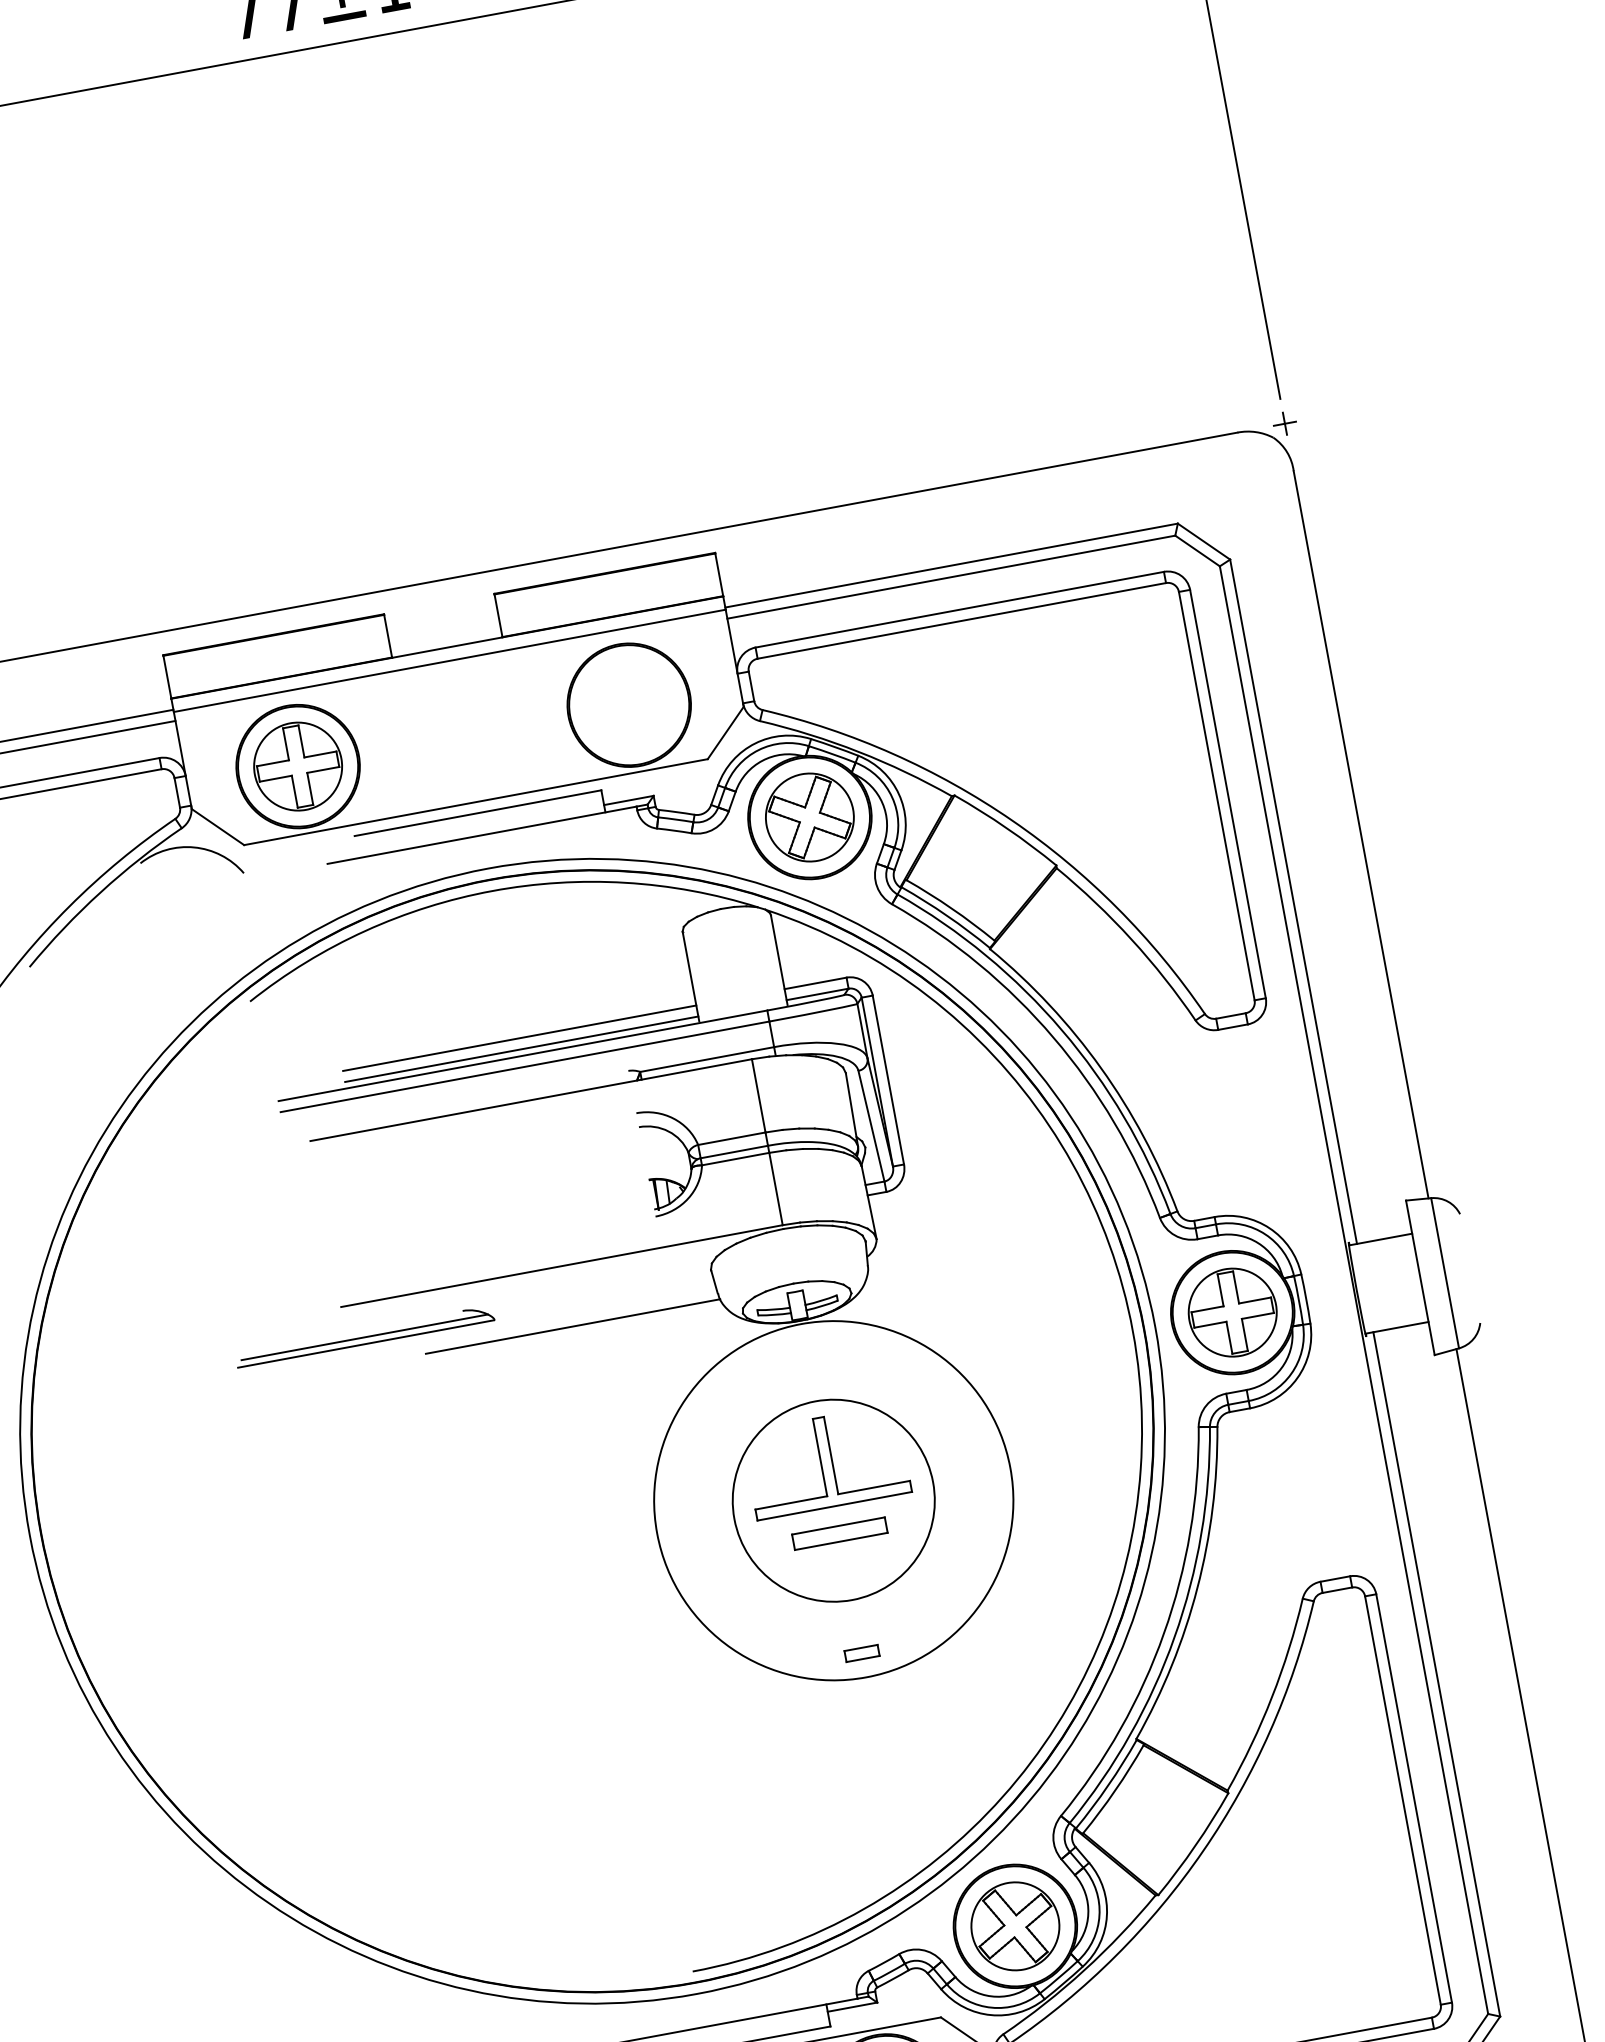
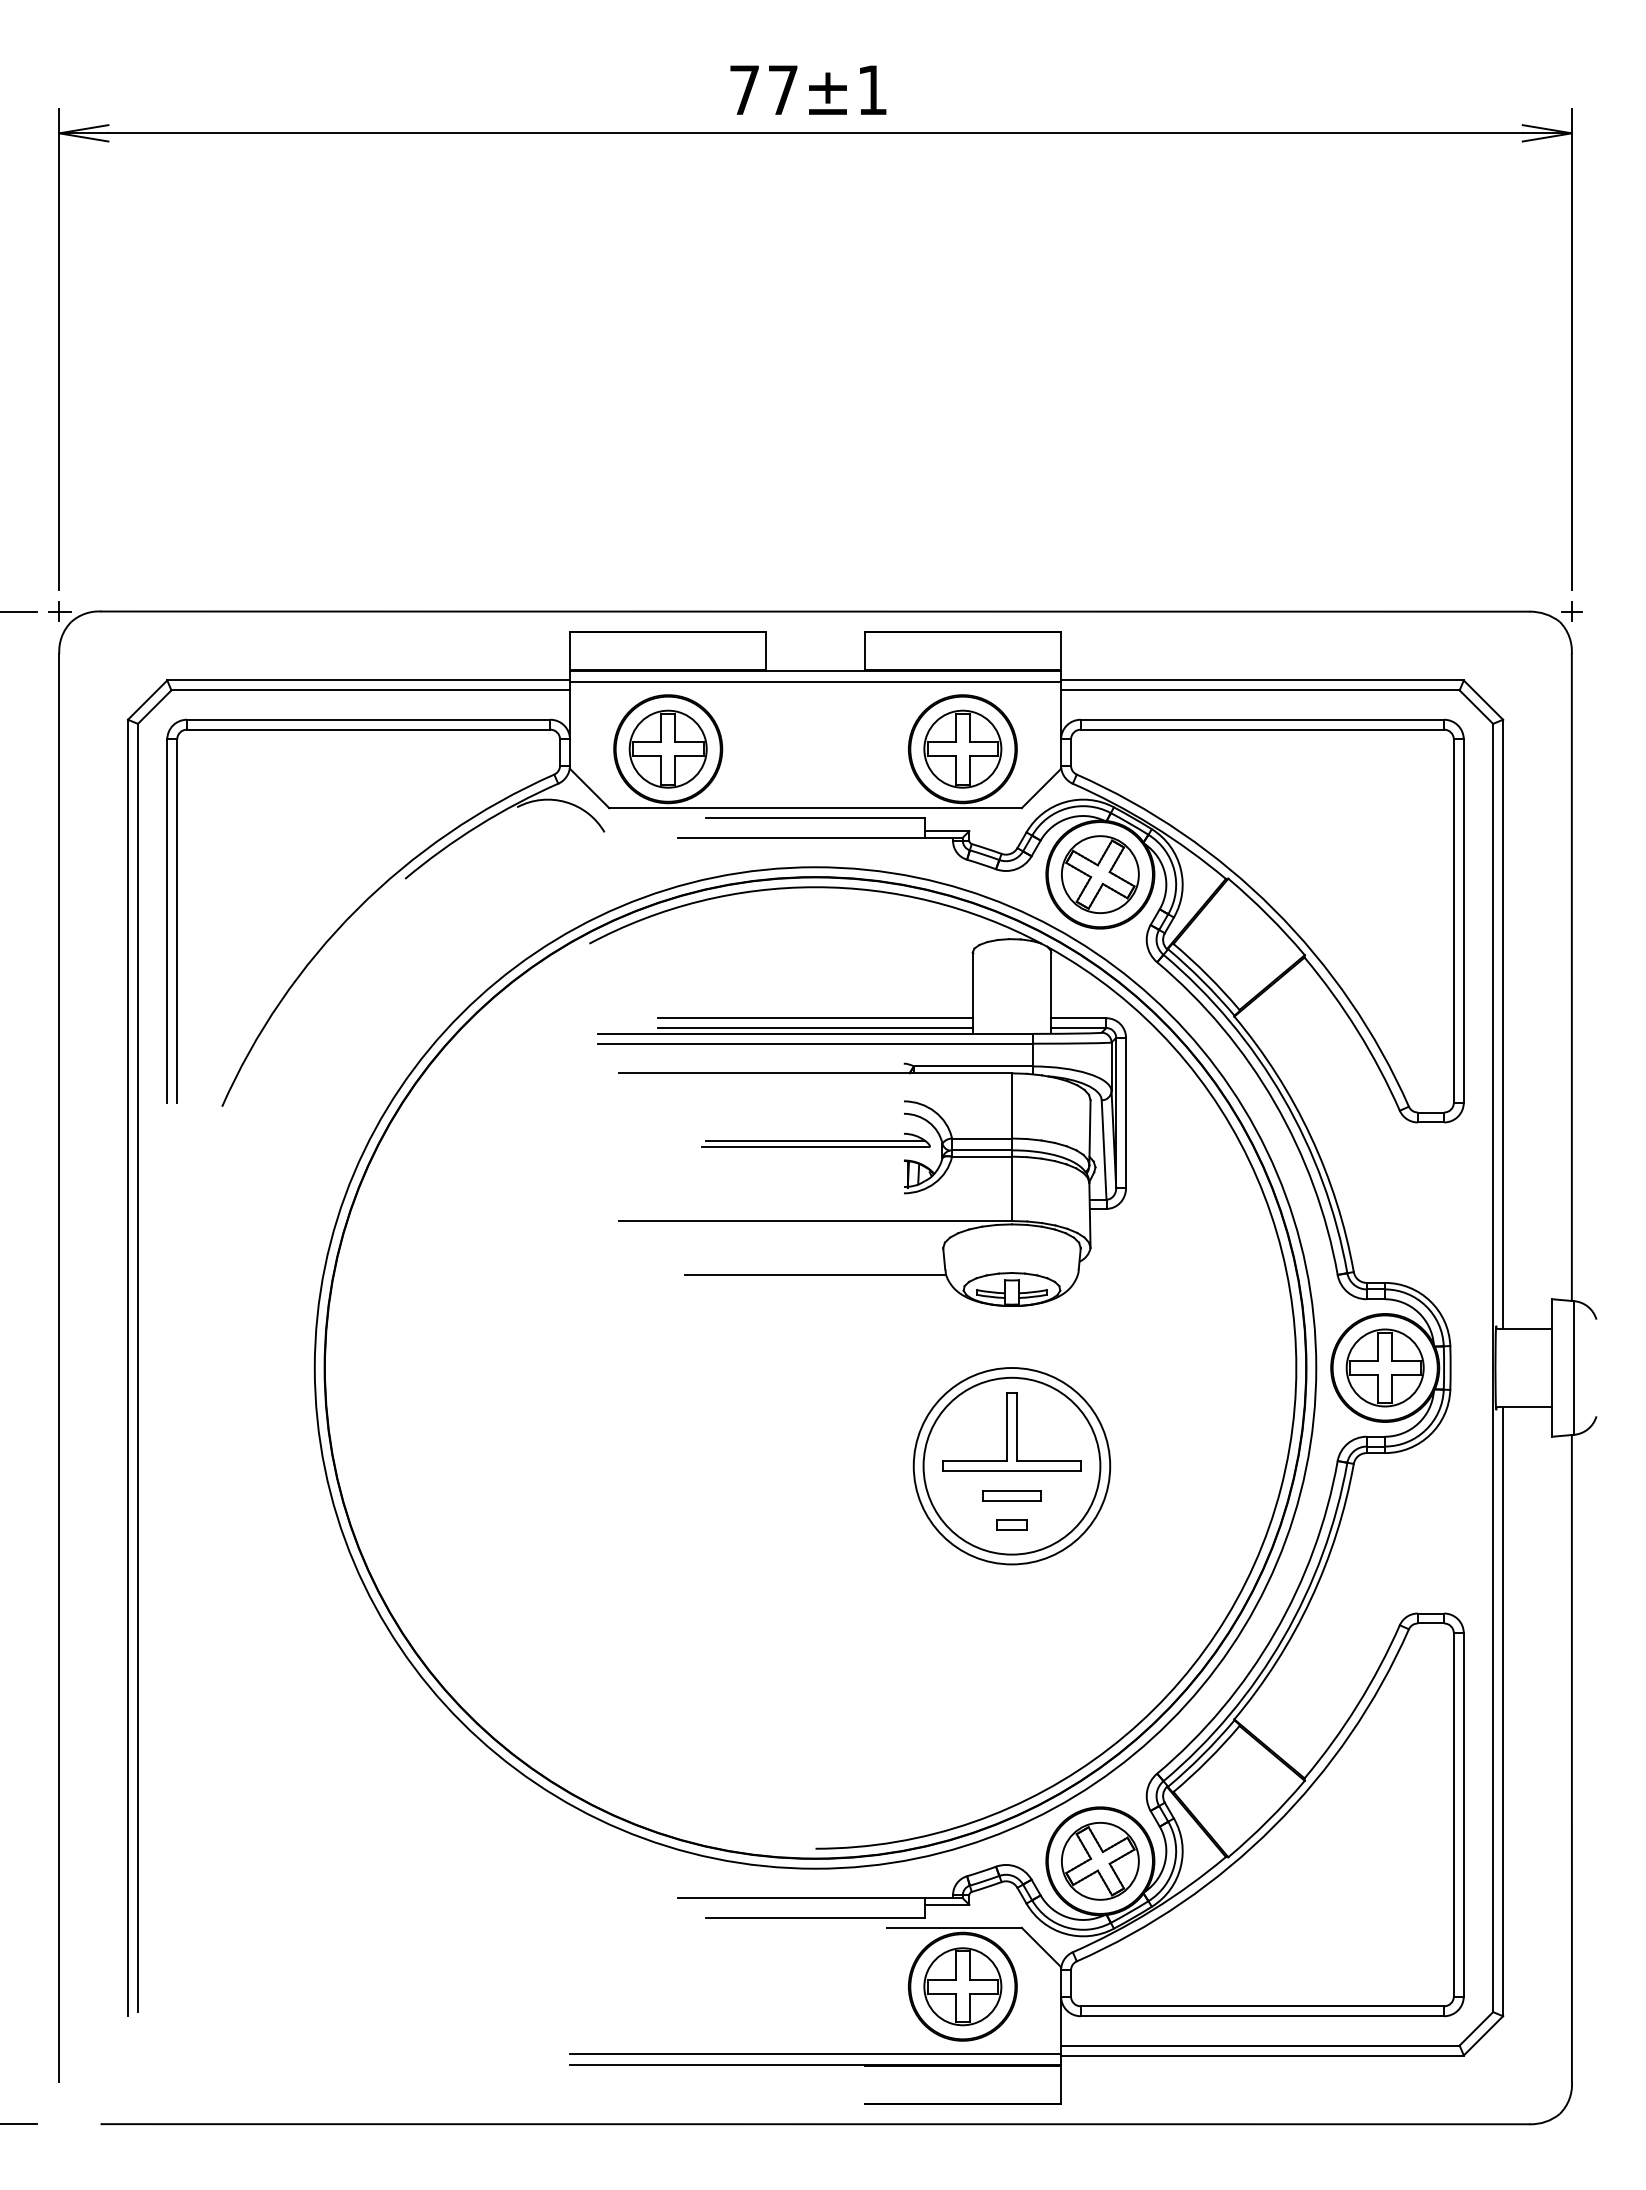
part: (628, 704) -> (962, 748), added
part: (364, 1335) -> (815, 1139), moved
circle: (833, 1501) -> (1011, 1466), size x0.62
part: (839, 1533) -> (1011, 1495), size x0.71
part: (861, 1652) -> (1011, 1524), moved

